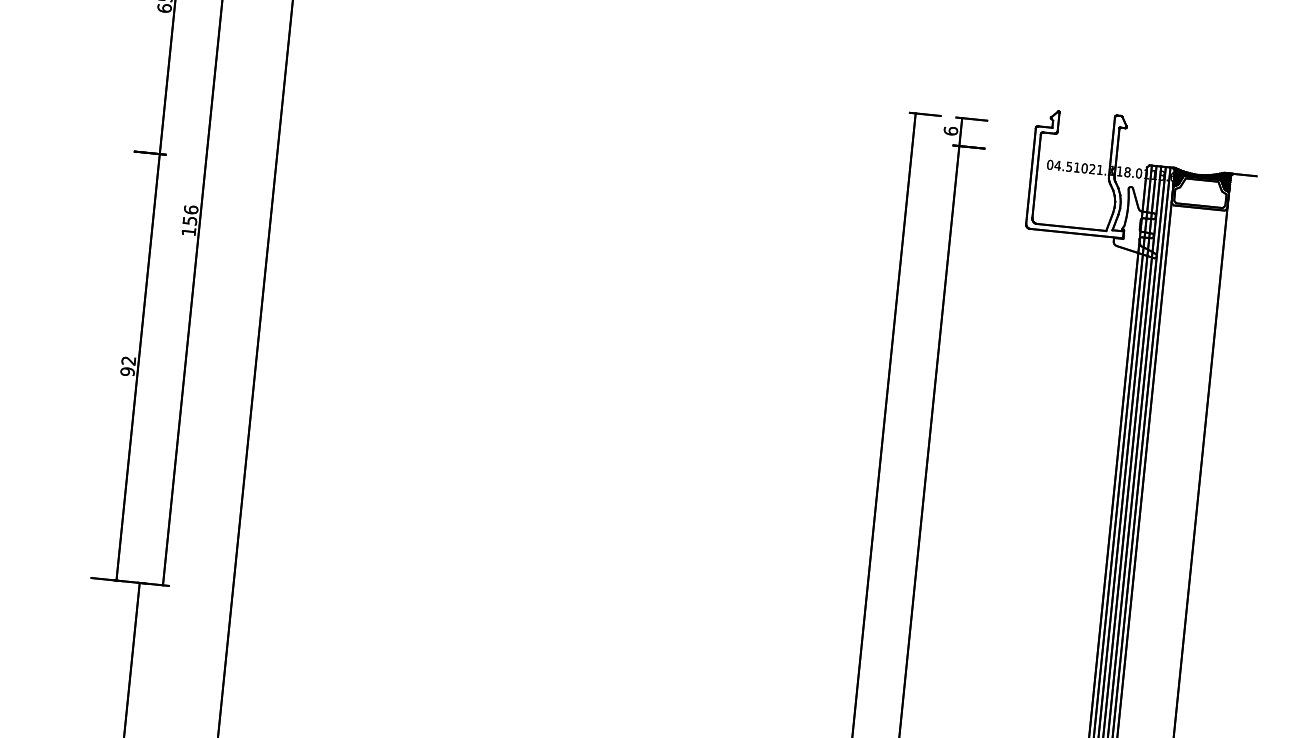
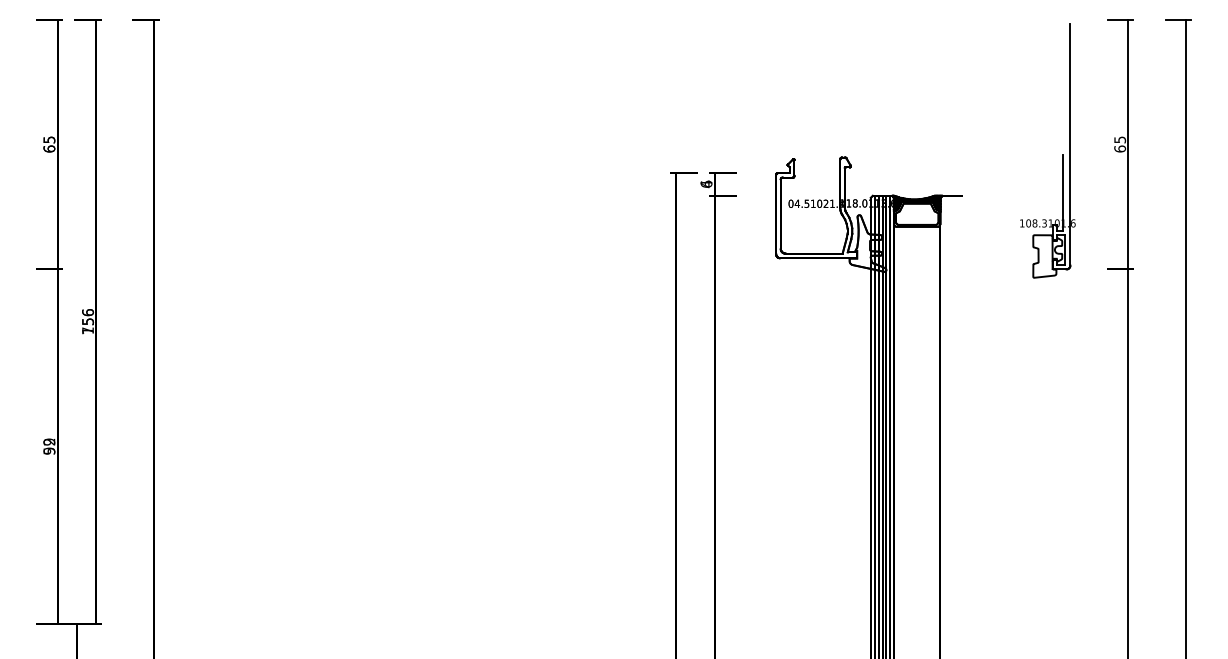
text: (950, 131) -> (706, 184), 6 -> 4
text: (188, 231) -> (87, 330), 156 -> 756
text: (128, 366) -> (49, 446), 92 -> 59

